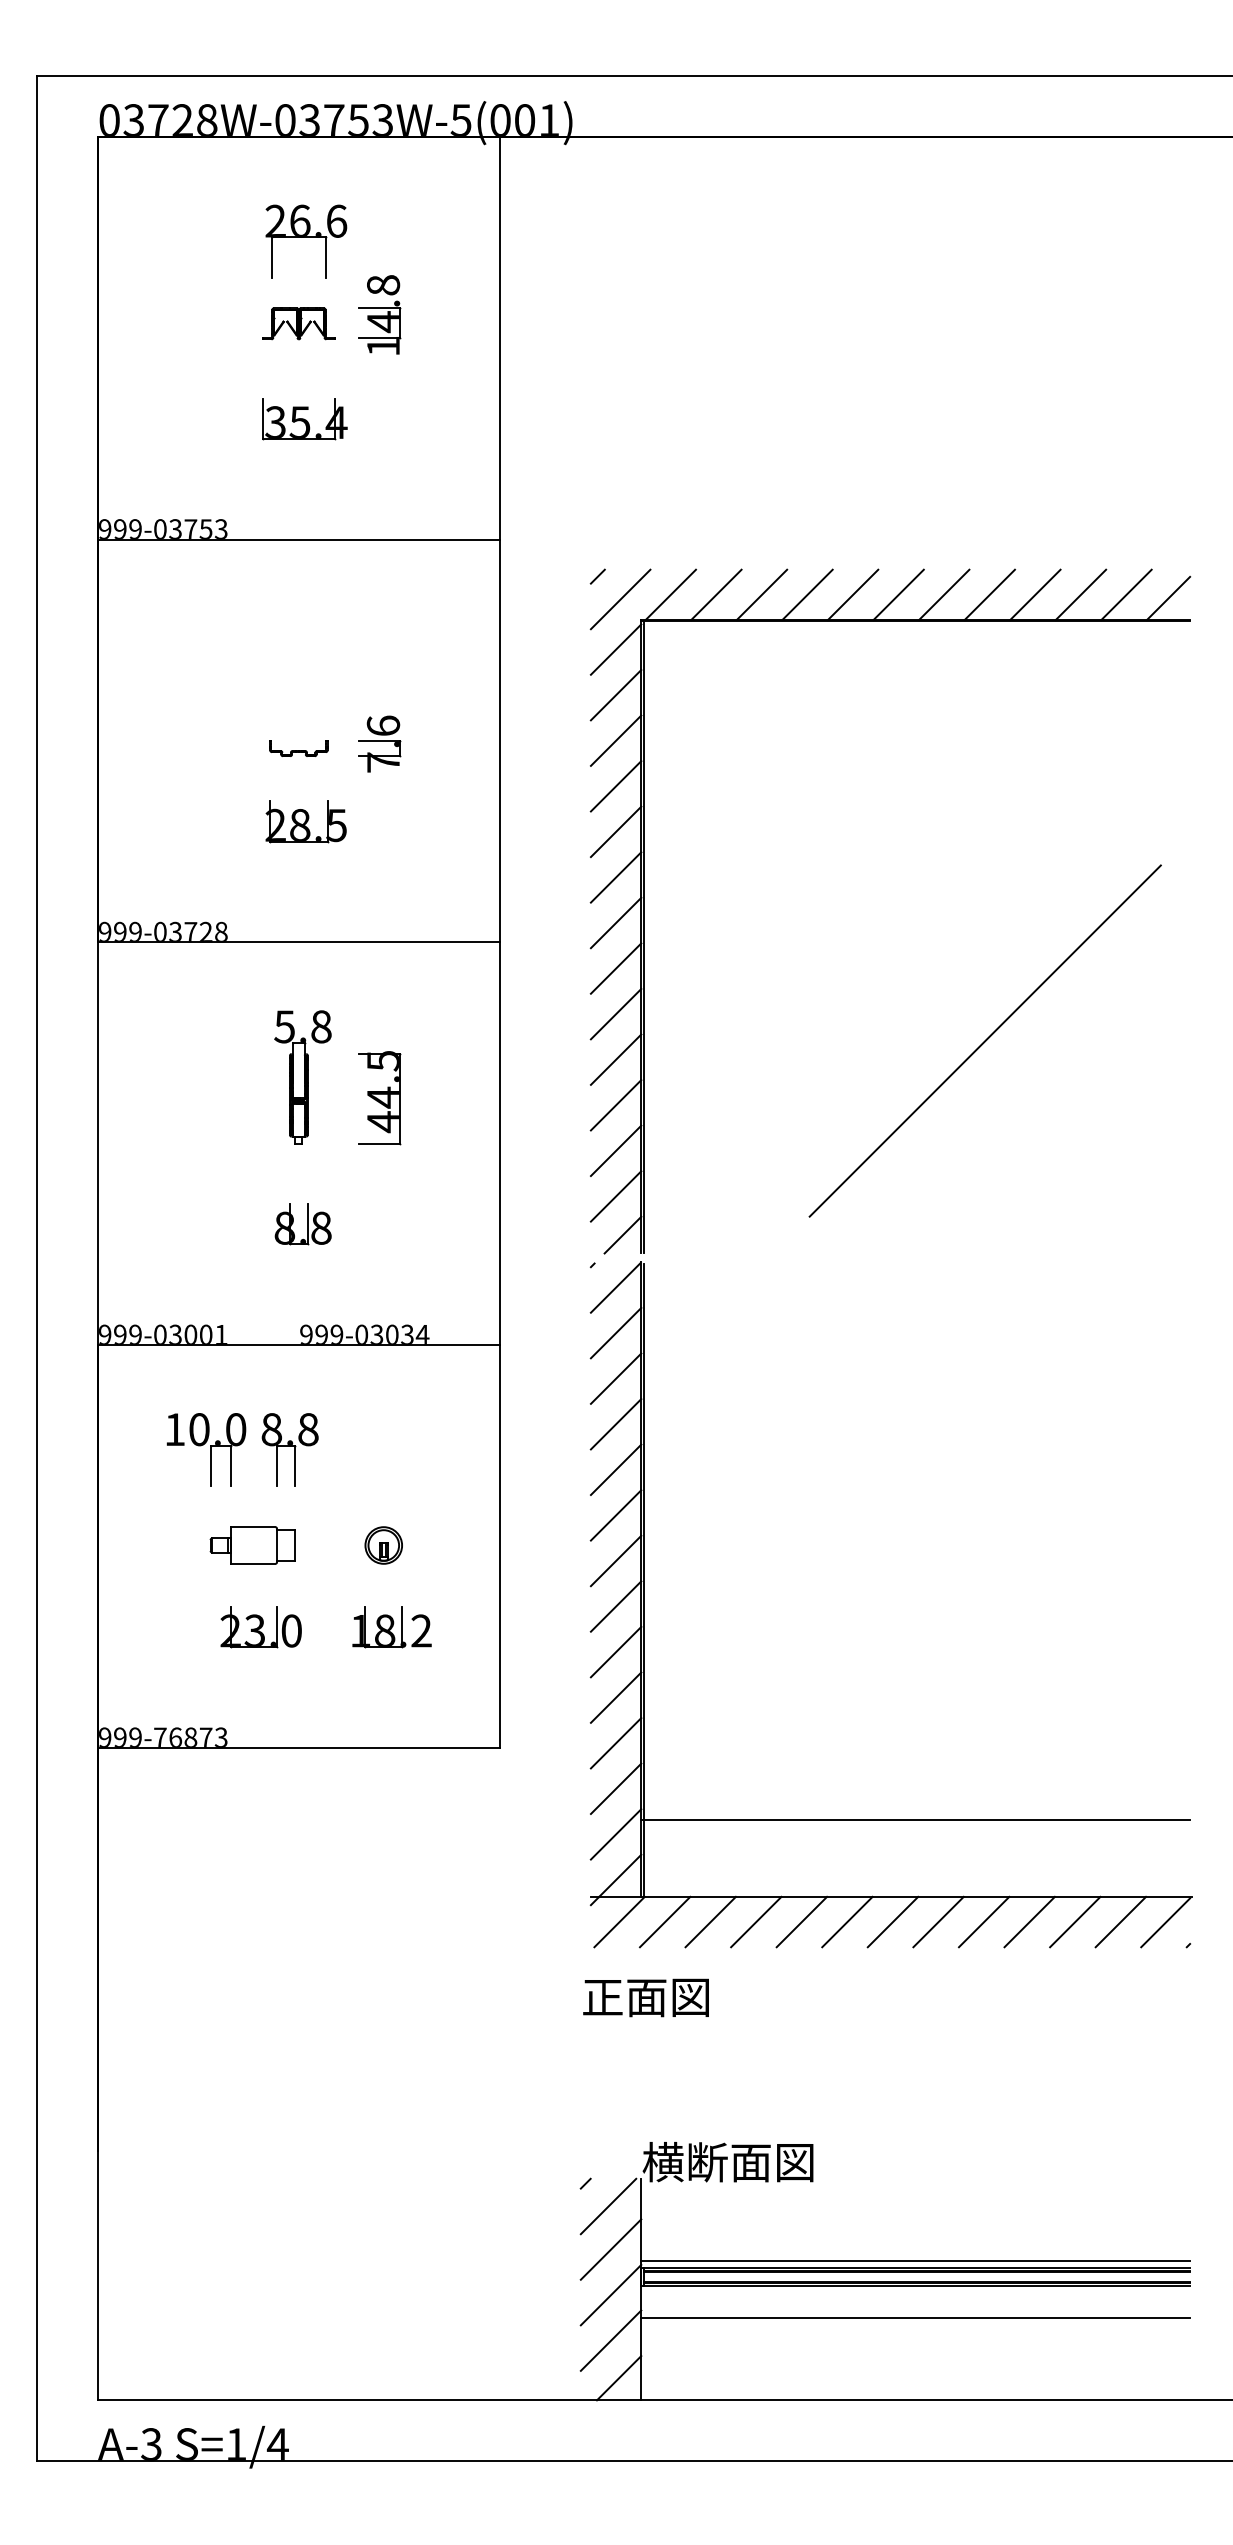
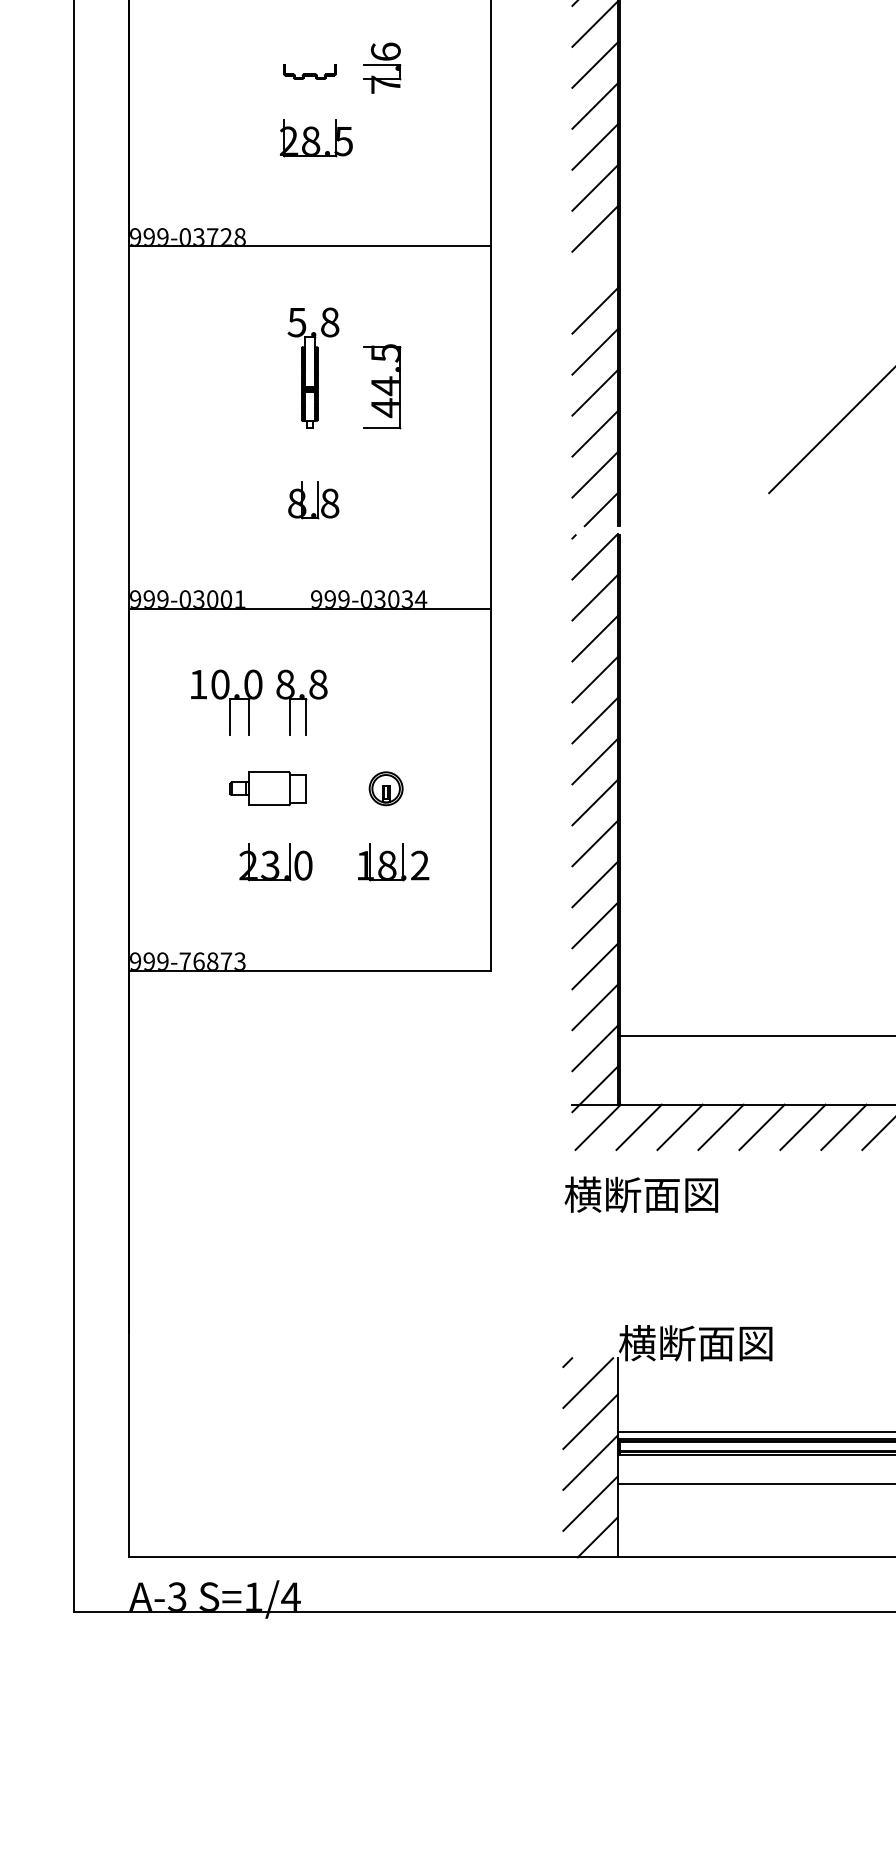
line: (615, 968) -> (594, 269), removed
text: (667, 1996) -> (641, 1194), 正面図 -> 横断面図

